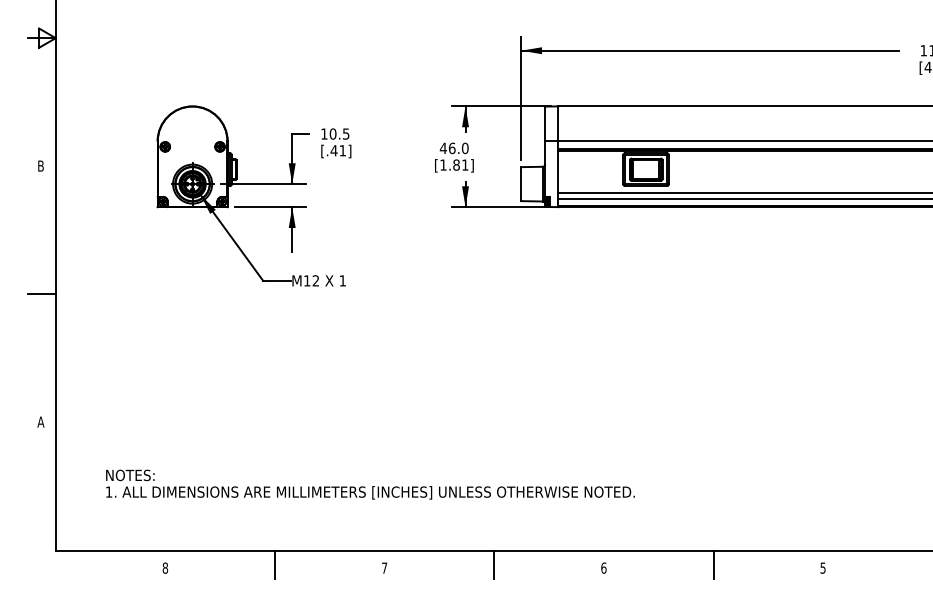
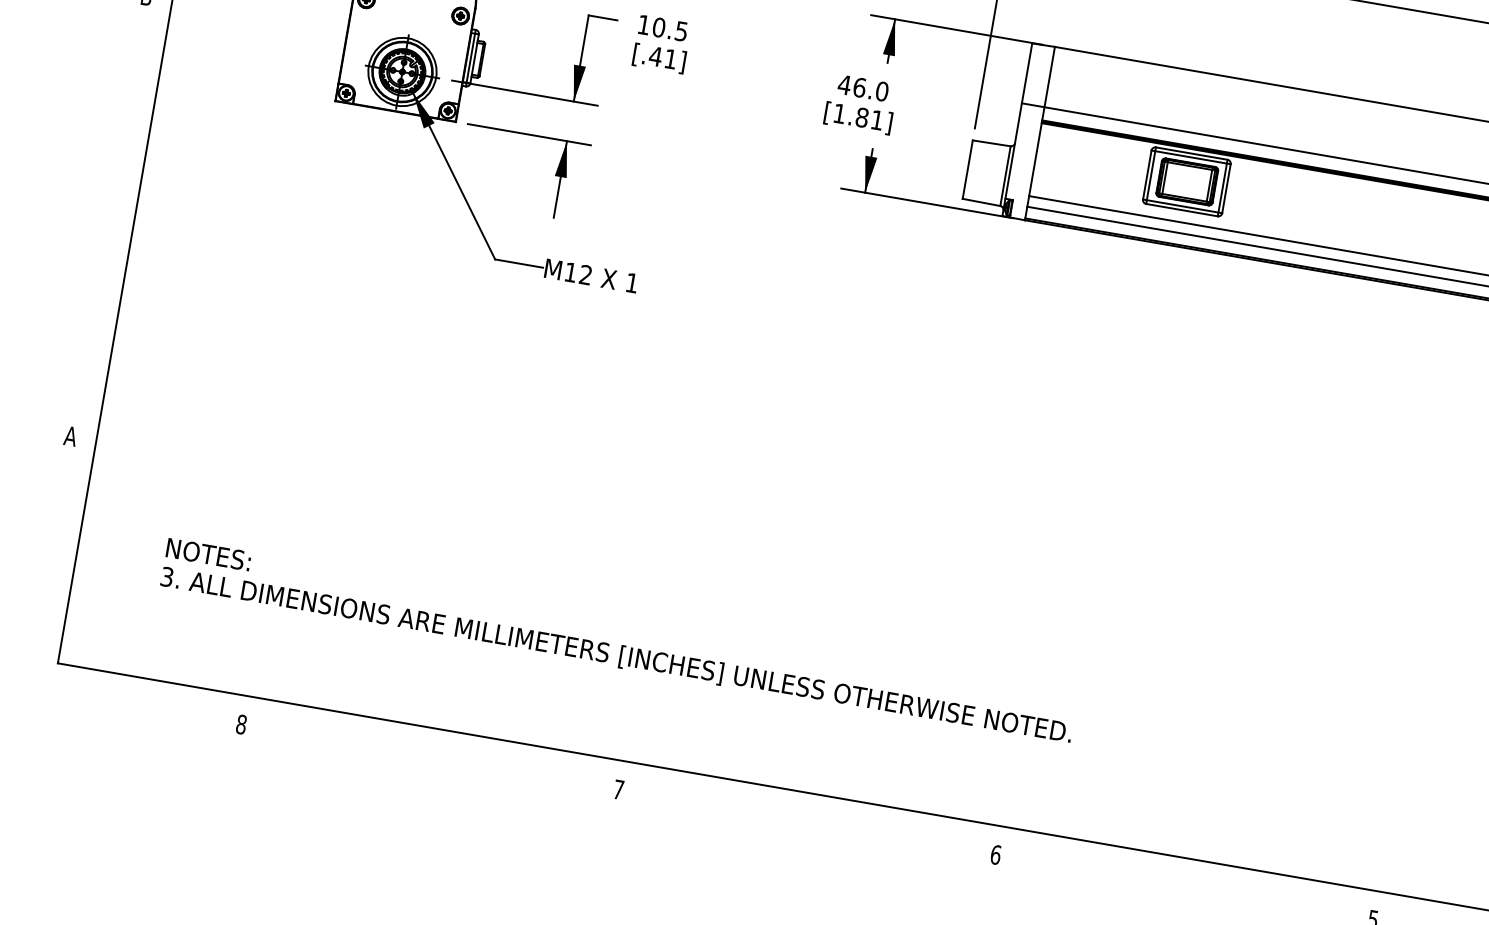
line: (41, 294) -> (109, 216), removed
text: (108, 491) -> (166, 575), 1. -> 3.
line: (275, 565) -> (431, 752), removed
line: (494, 565) -> (808, 817), removed
line: (713, 565) -> (1185, 882), removed

